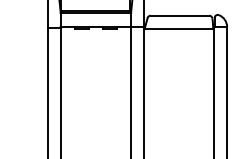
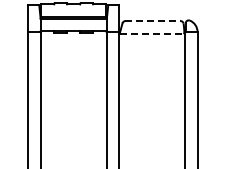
line: (180, 16) -> (153, 21), solid -> dashed
line: (179, 28) -> (152, 33), solid -> dashed

